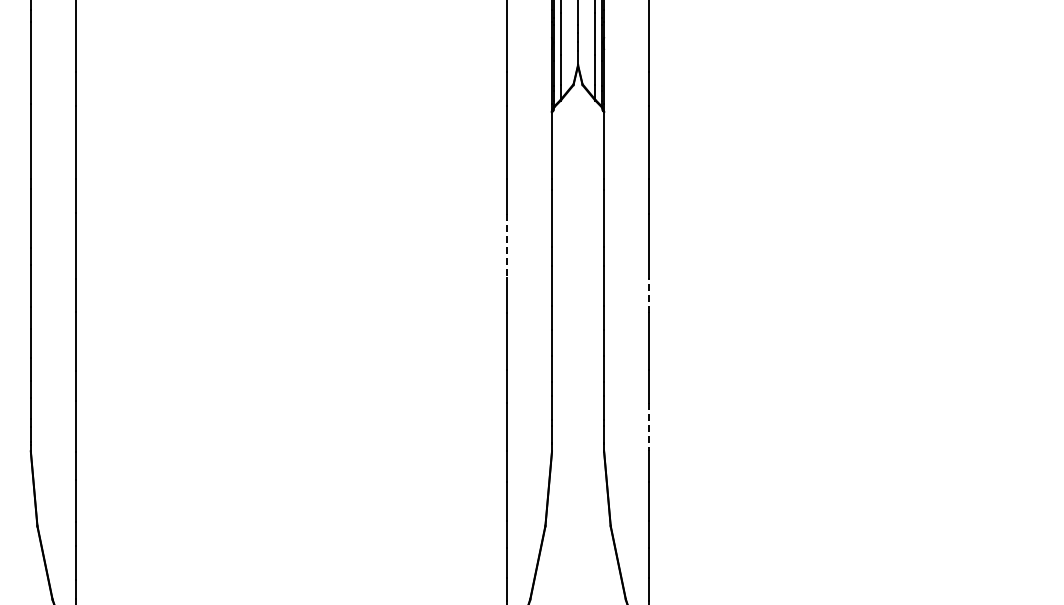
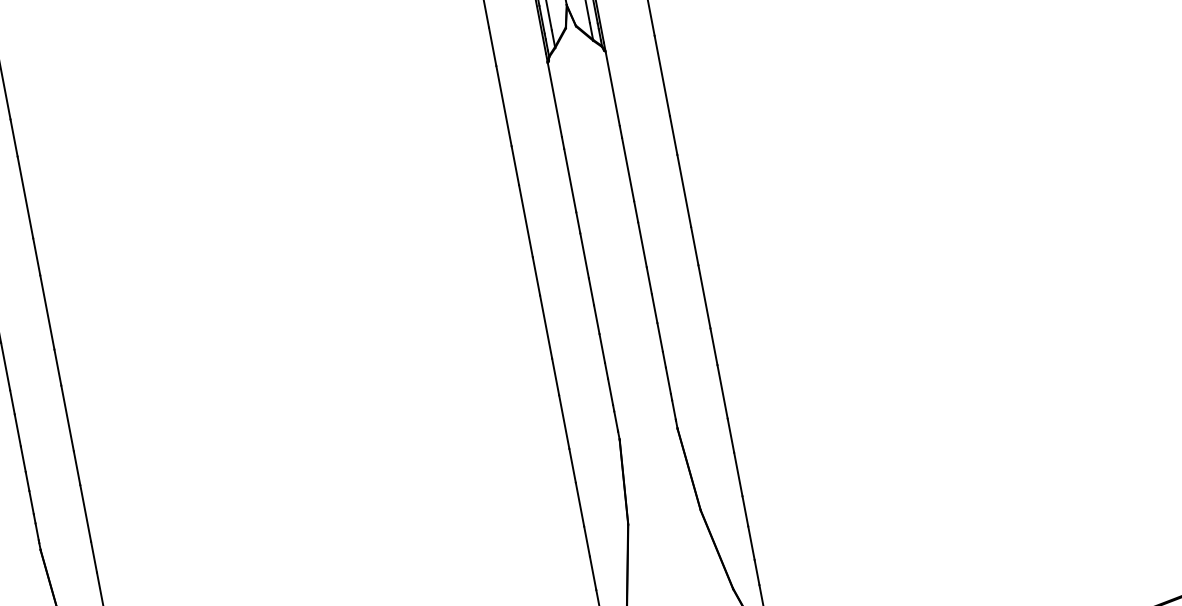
line: (506, 246) -> (525, 221), dashed -> solid
line: (649, 295) -> (694, 245), dashed -> solid
line: (649, 427) -> (722, 392), dashed -> solid

